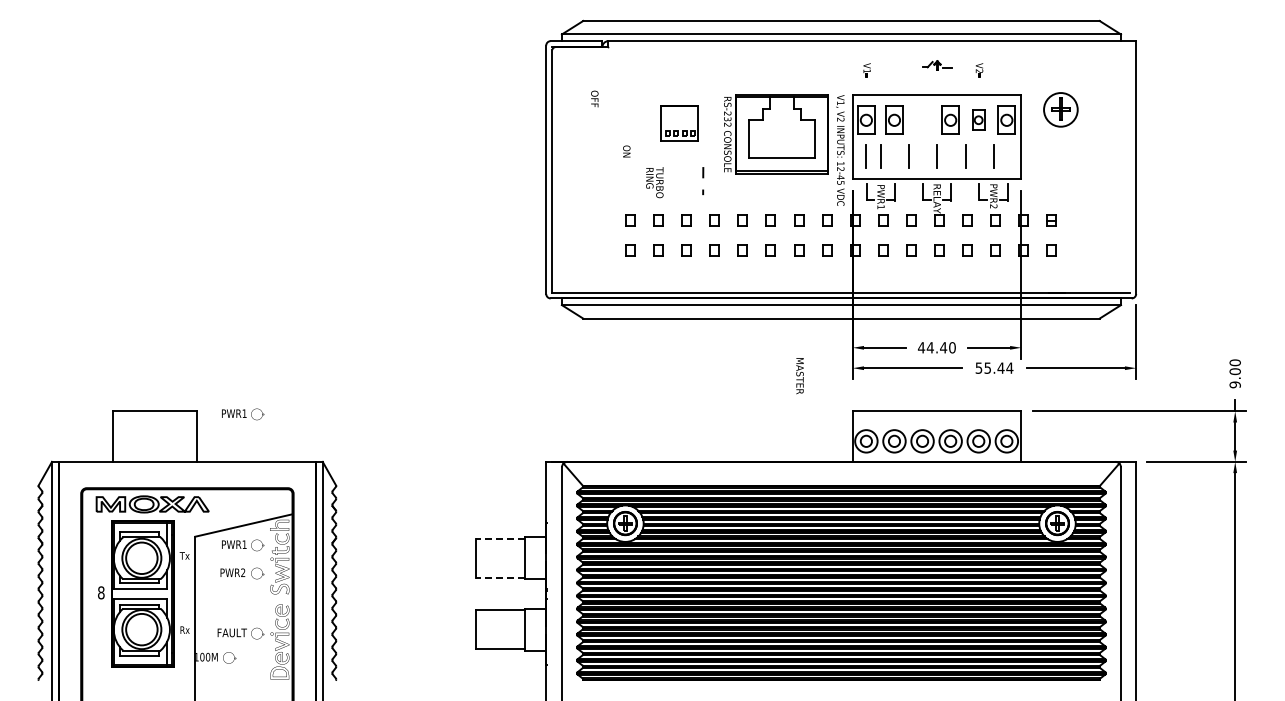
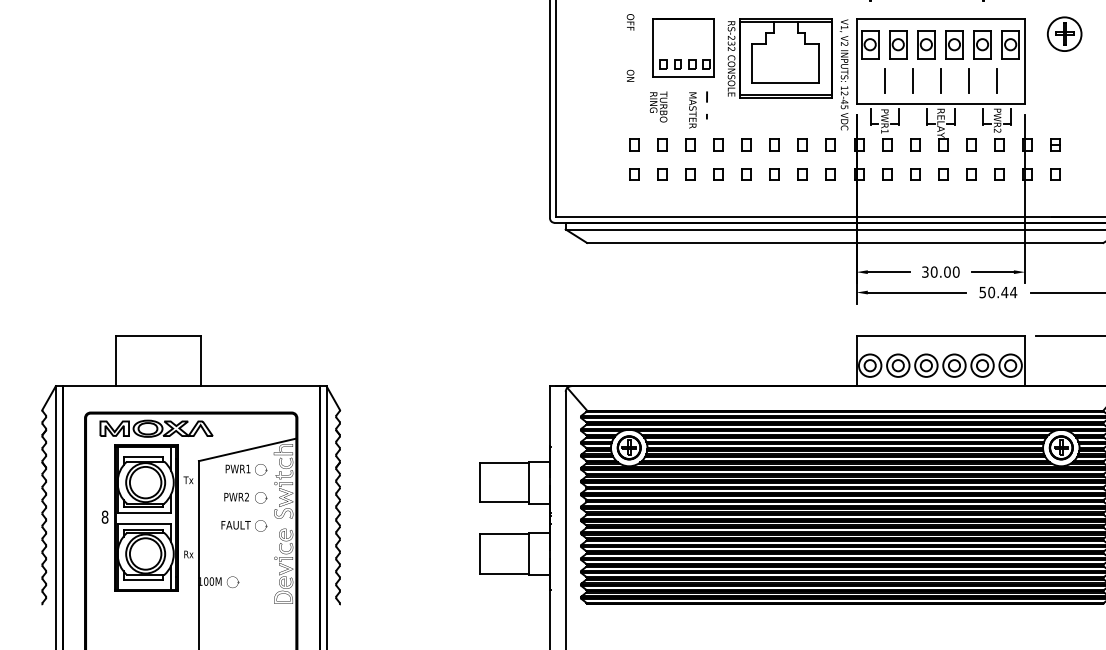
text: (594, 98) -> (630, 21), moved
part: (922, 119) -> (926, 43), added
part: (978, 119) -> (982, 43), size x1.43
part: (679, 123) -> (683, 47), size x1.67
line: (865, 156) -> (869, 80), removed
text: (932, 347) -> (936, 271), 44.40 -> 30.00
text: (987, 367) -> (991, 291), 55.44 -> 50.44
text: (799, 376) -> (692, 110), moved
part: (243, 414) -> (247, 338), removed
line: (500, 538) -> (504, 462), dashed -> solid
line: (500, 577) -> (504, 501), dashed -> solid
part: (240, 633) -> (244, 525), moved

